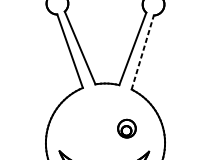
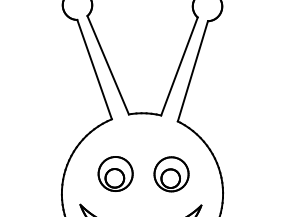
line: (143, 51) -> (193, 70), dashed -> solid
part: (85, 128) -> (115, 173), added
part: (126, 128) -> (171, 174), size x1.43

